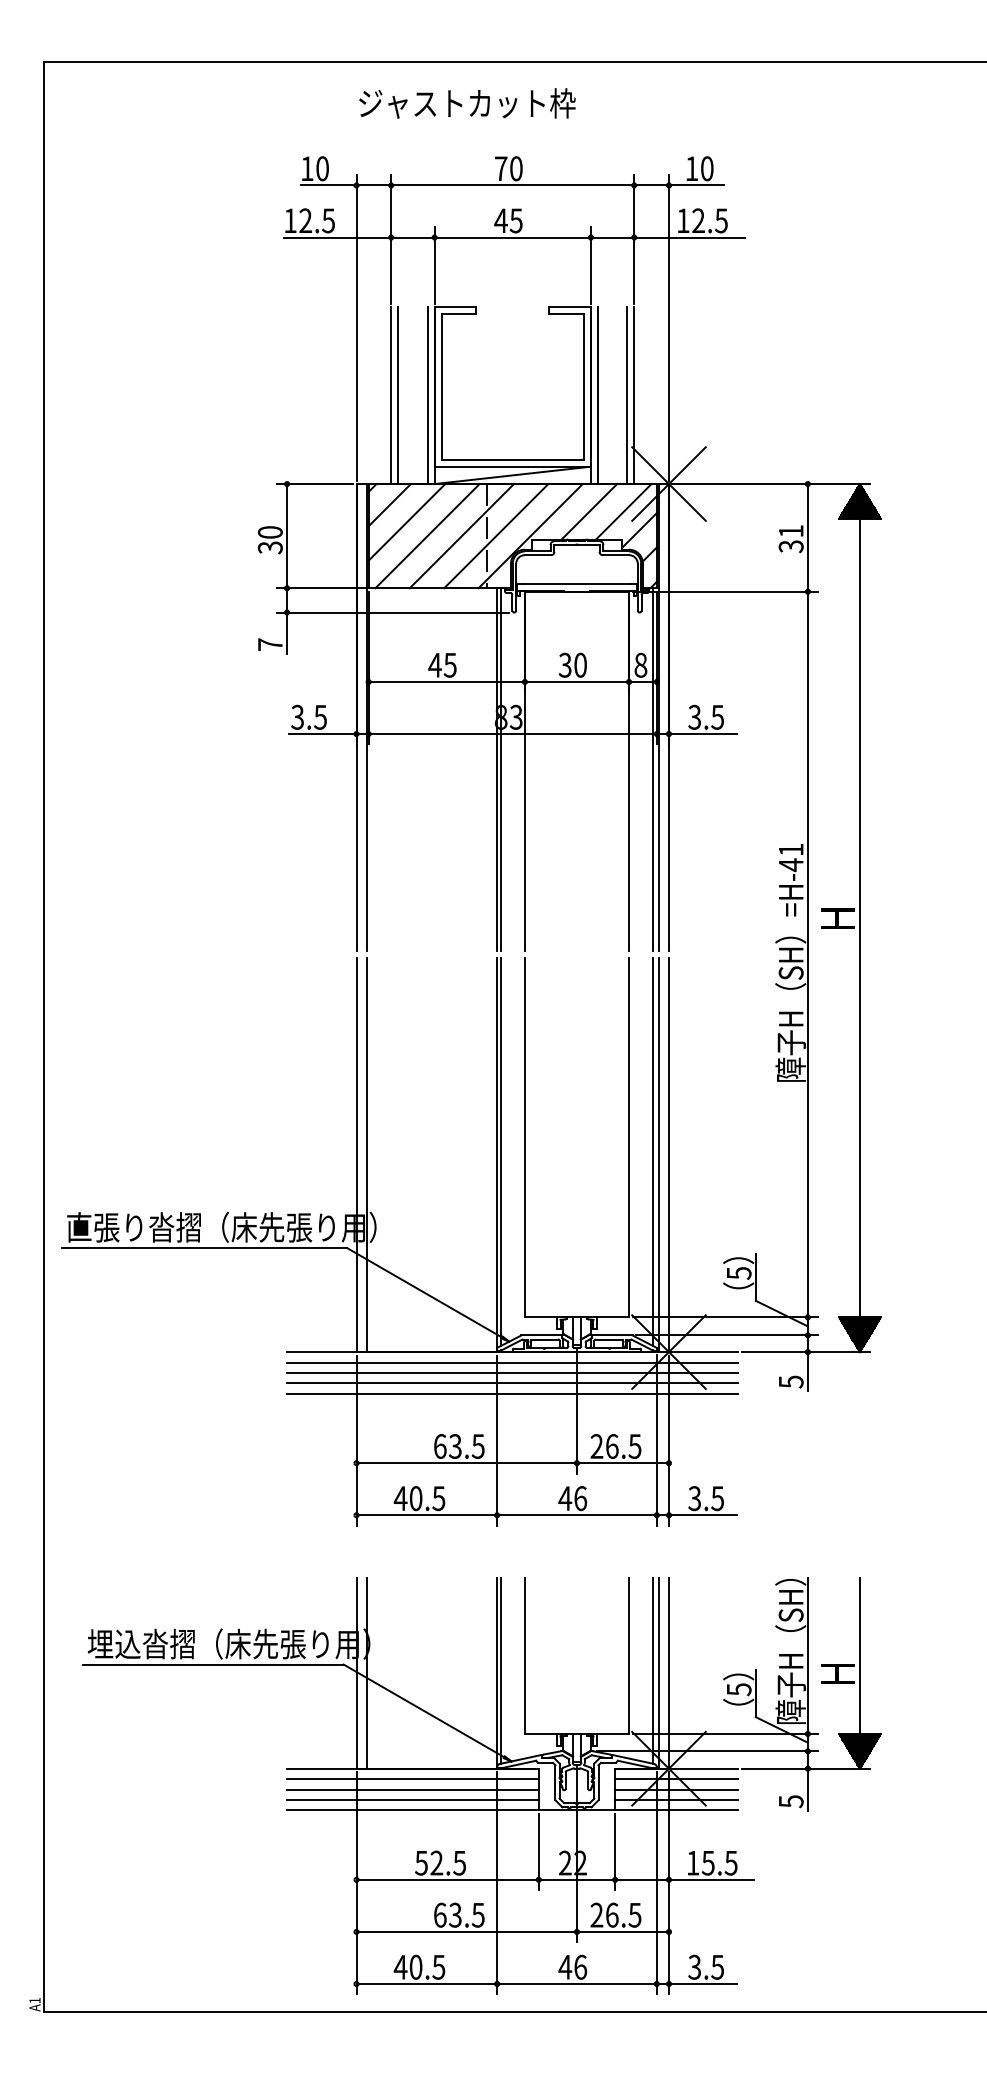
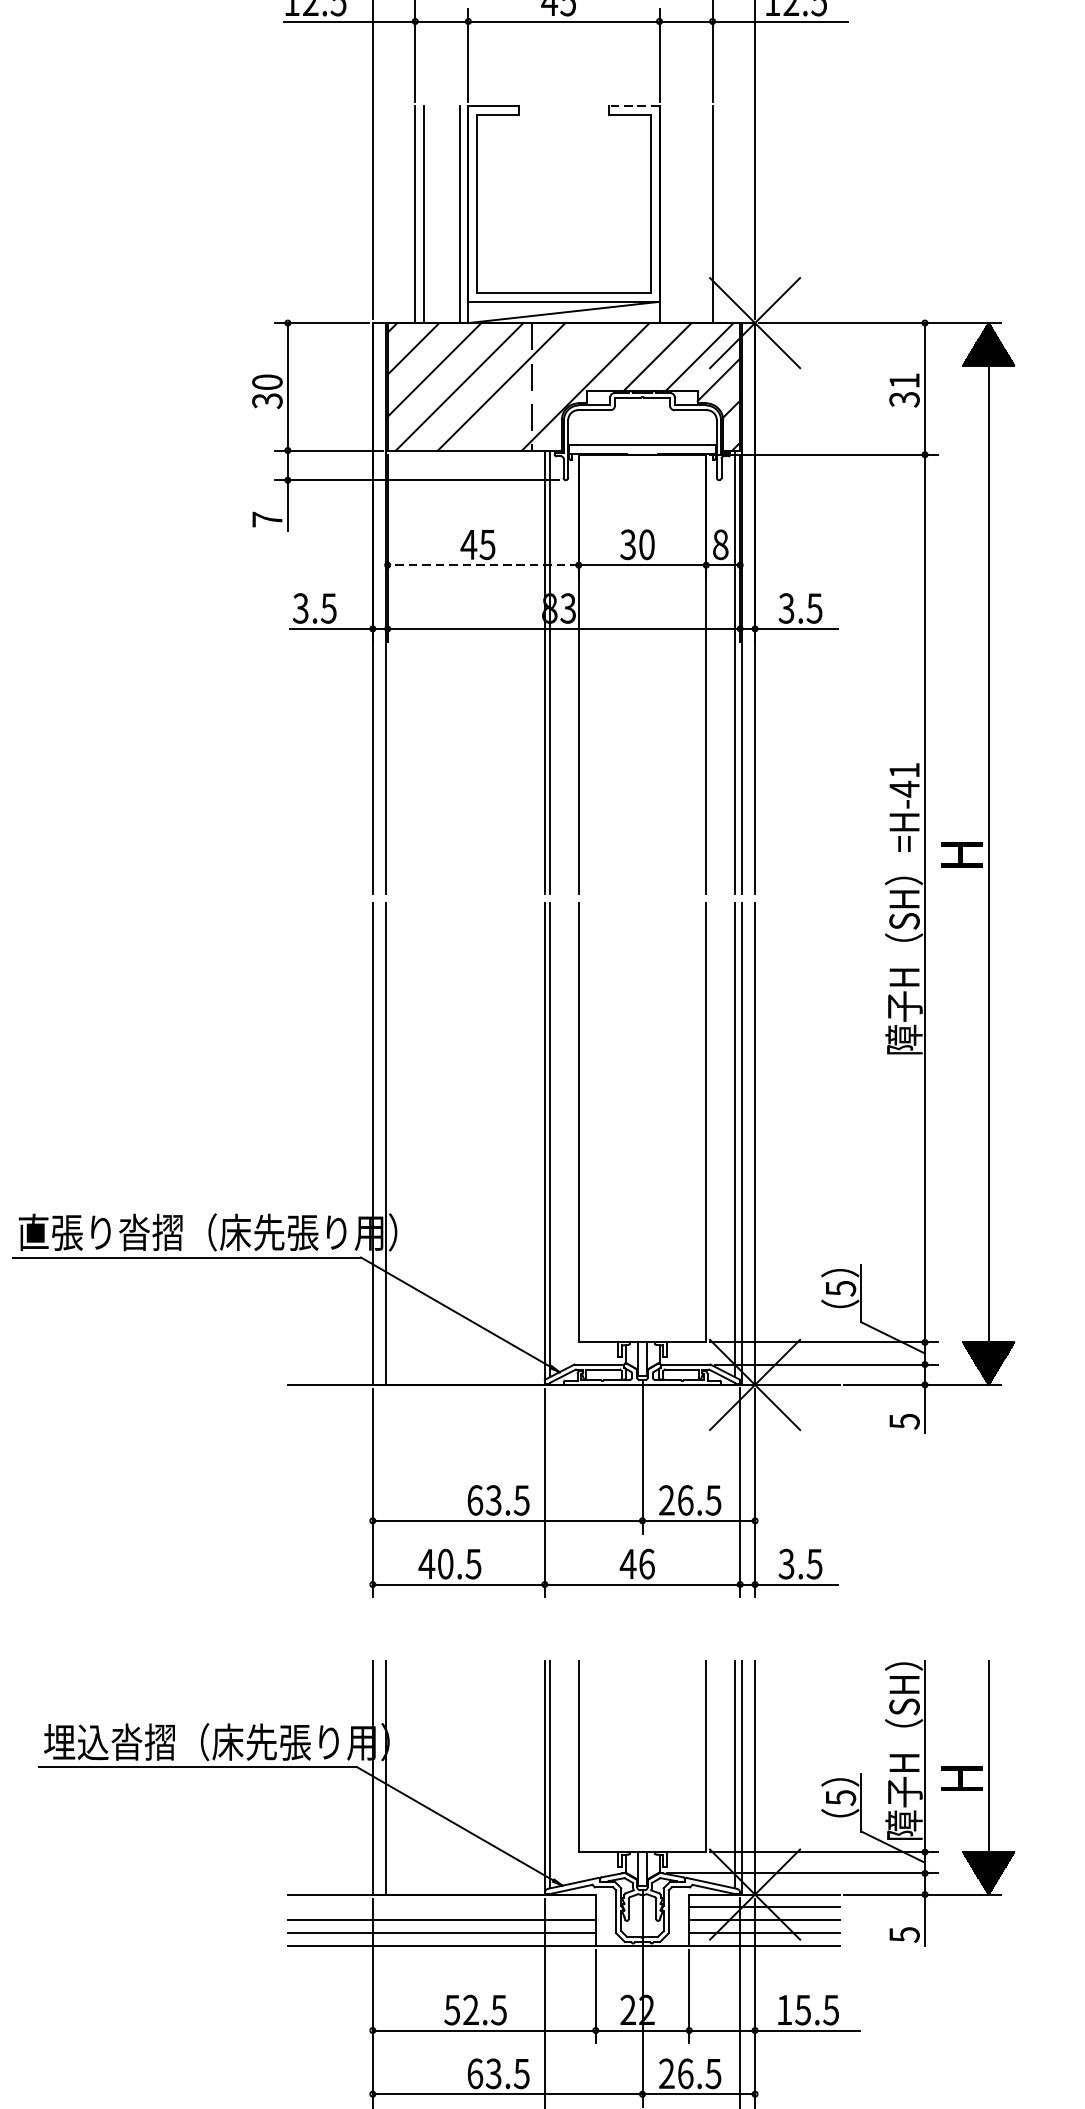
line: (570, 307) -> (634, 107), solid -> dashed
line: (597, 395) -> (667, 214), removed
line: (627, 395) -> (704, 214), removed
line: (496, 536) -> (544, 387), removed
line: (446, 681) -> (482, 564), solid -> dashed
line: (512, 1362) -> (563, 1397), removed
line: (512, 1372) -> (563, 1409), removed
line: (512, 1383) -> (563, 1423), removed
line: (512, 1393) -> (563, 1435), removed
line: (412, 1779) -> (441, 1907), removed

